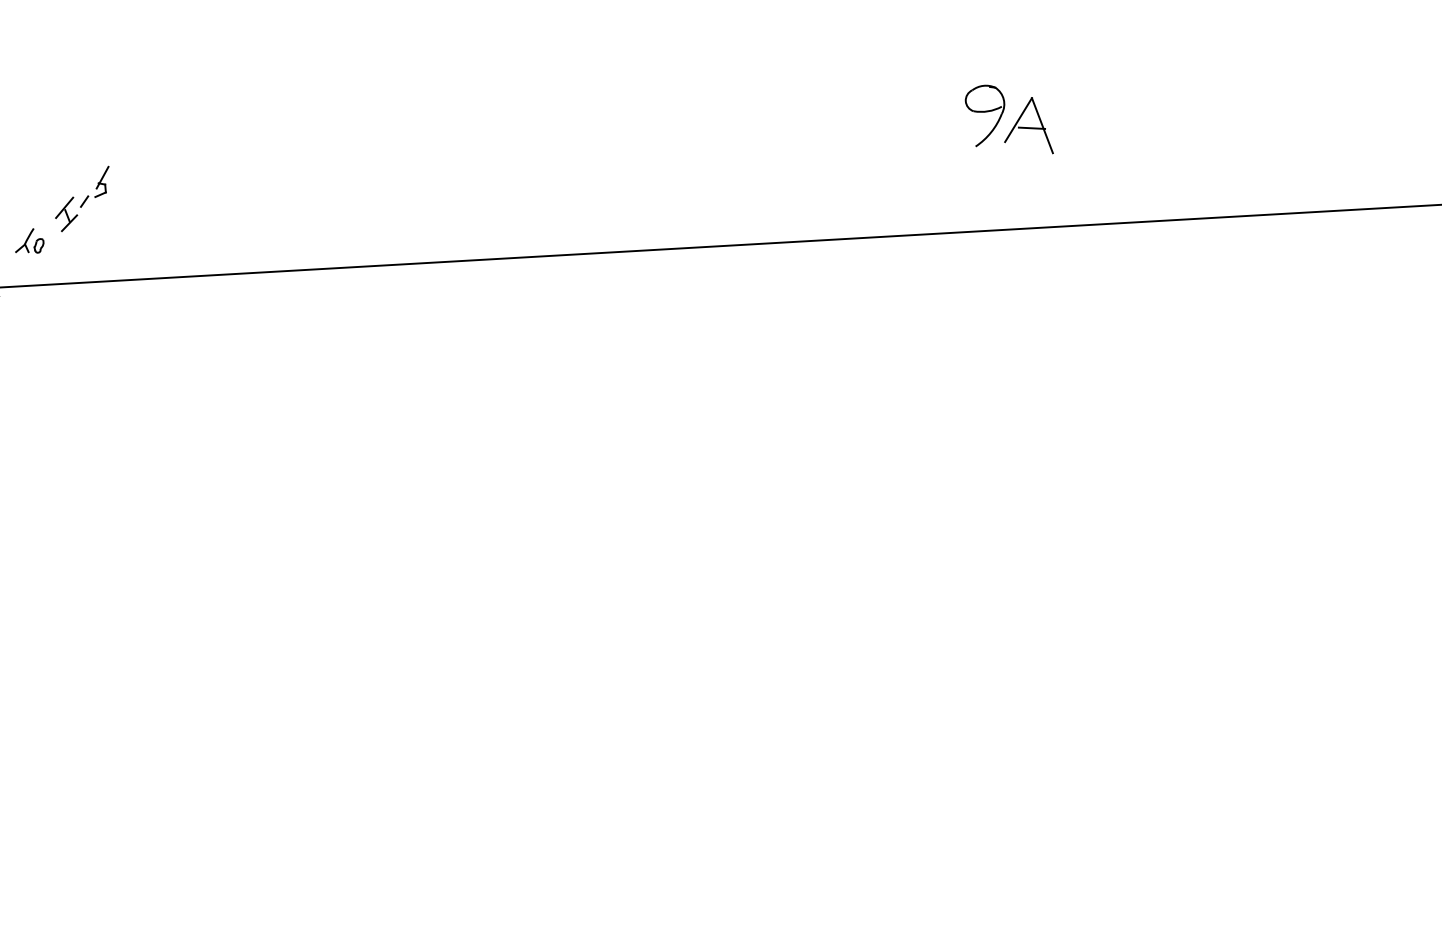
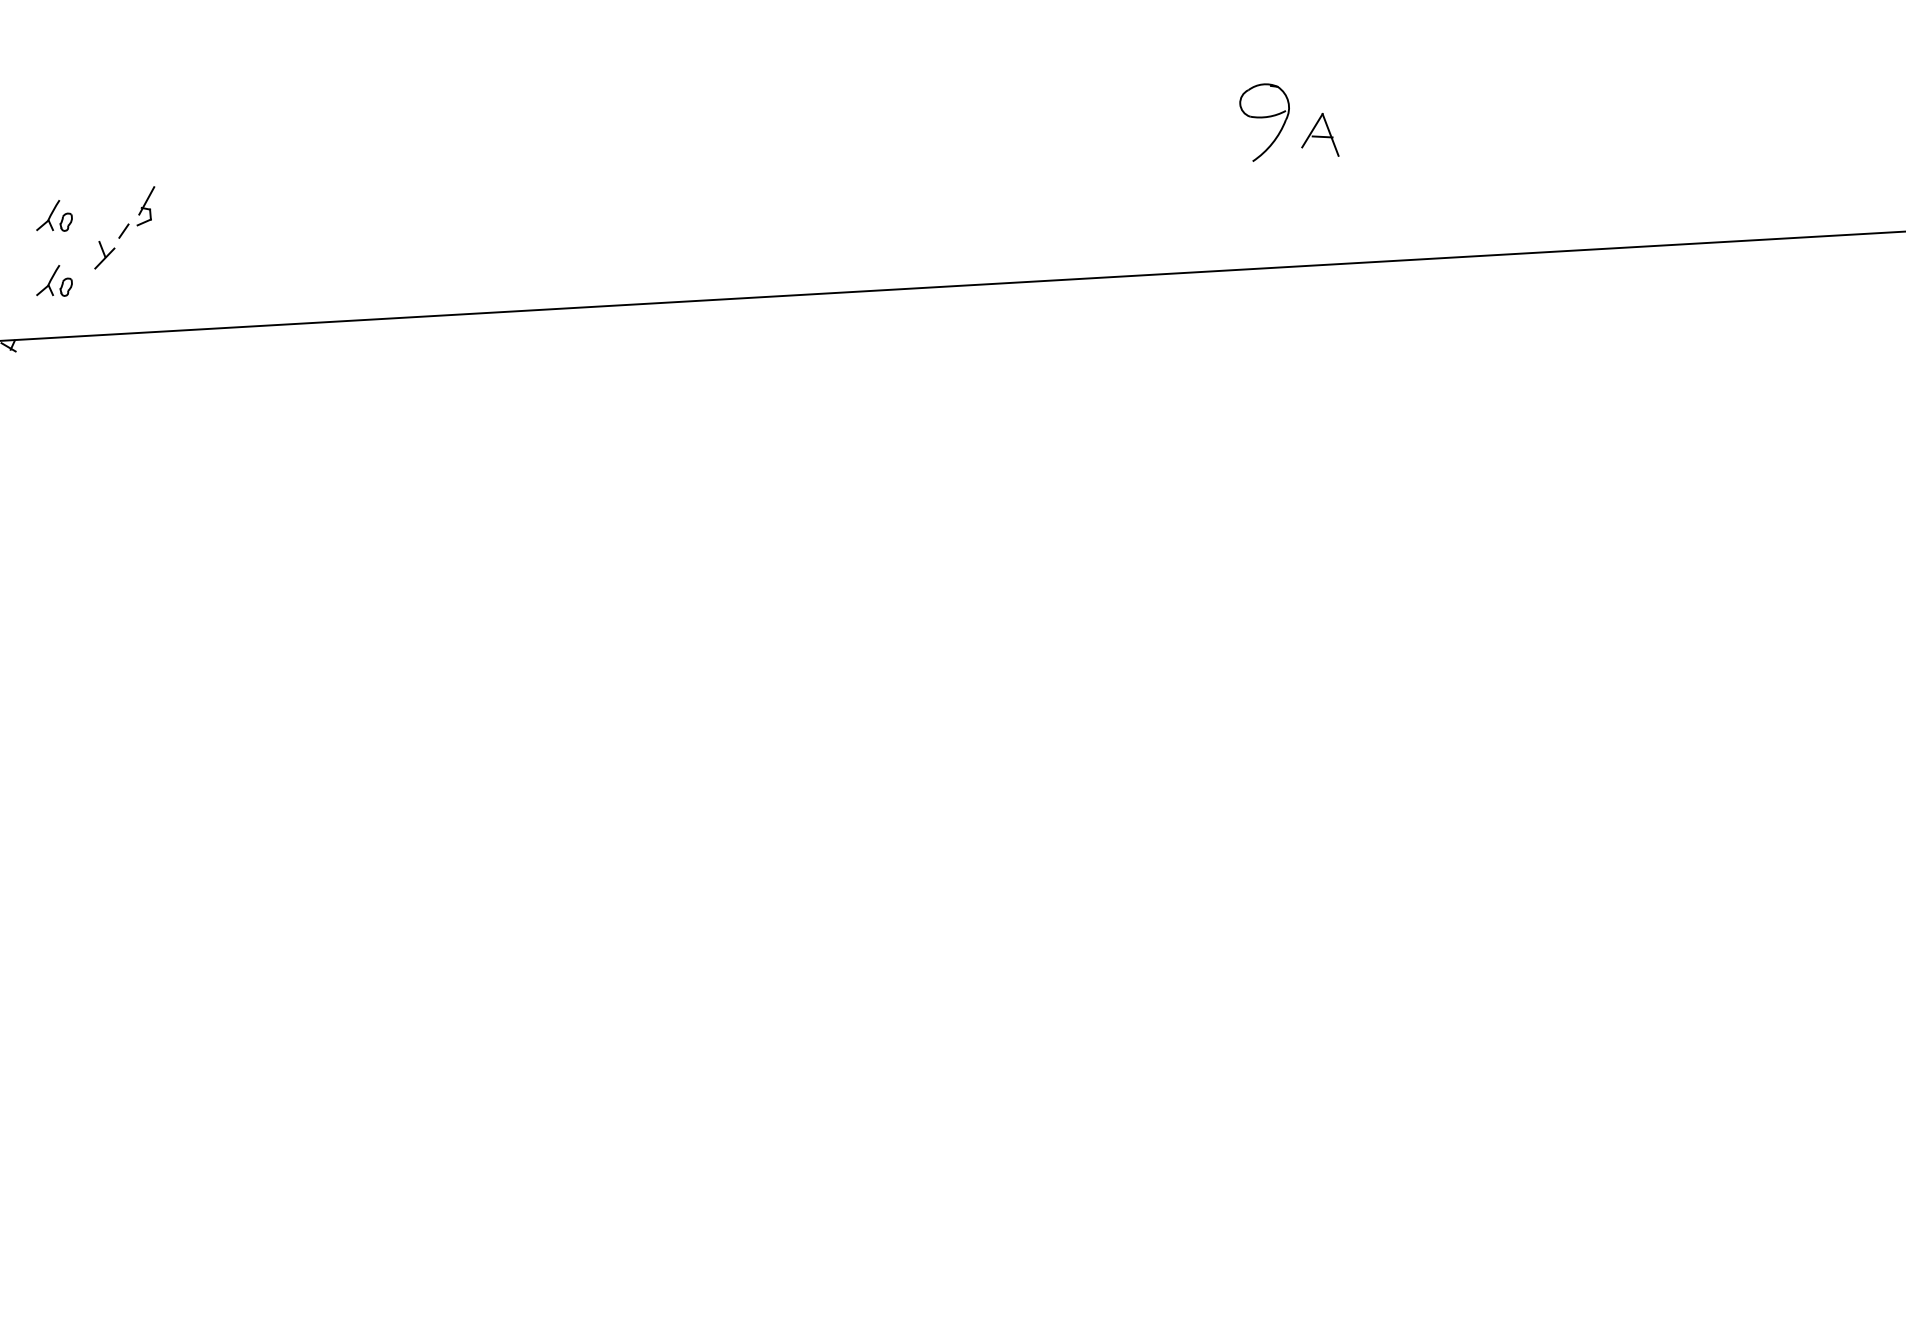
part: (1029, 125) -> (1320, 134), size x0.6
part: (29, 189) -> (54, 215), added
line: (64, 207) -> (98, 238), removed

